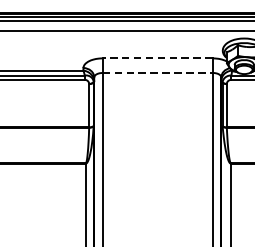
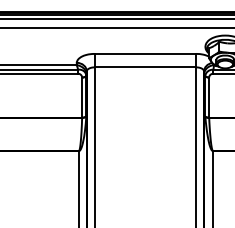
line: (157, 57) -> (145, 53), dashed -> solid
line: (157, 73) -> (145, 67), dashed -> solid

